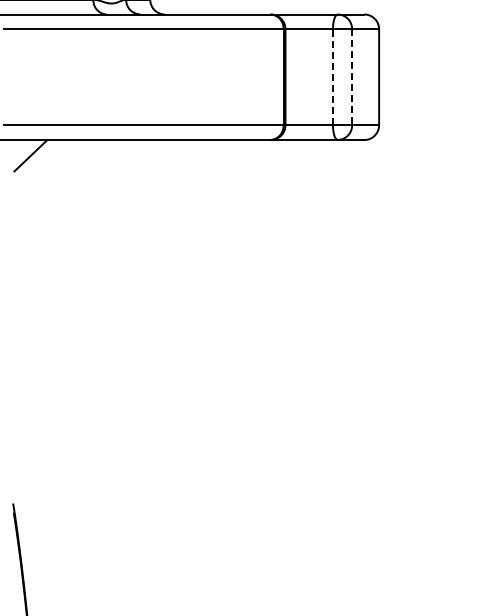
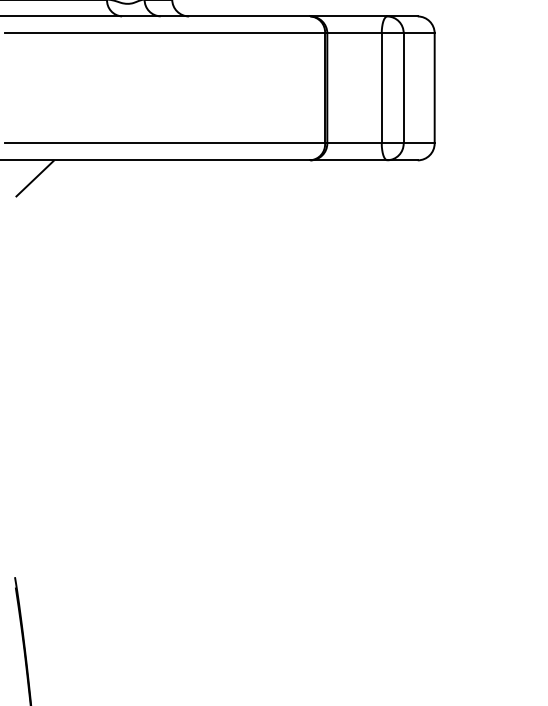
line: (332, 77) -> (381, 88), dashed -> solid
line: (352, 77) -> (404, 88), dashed -> solid

